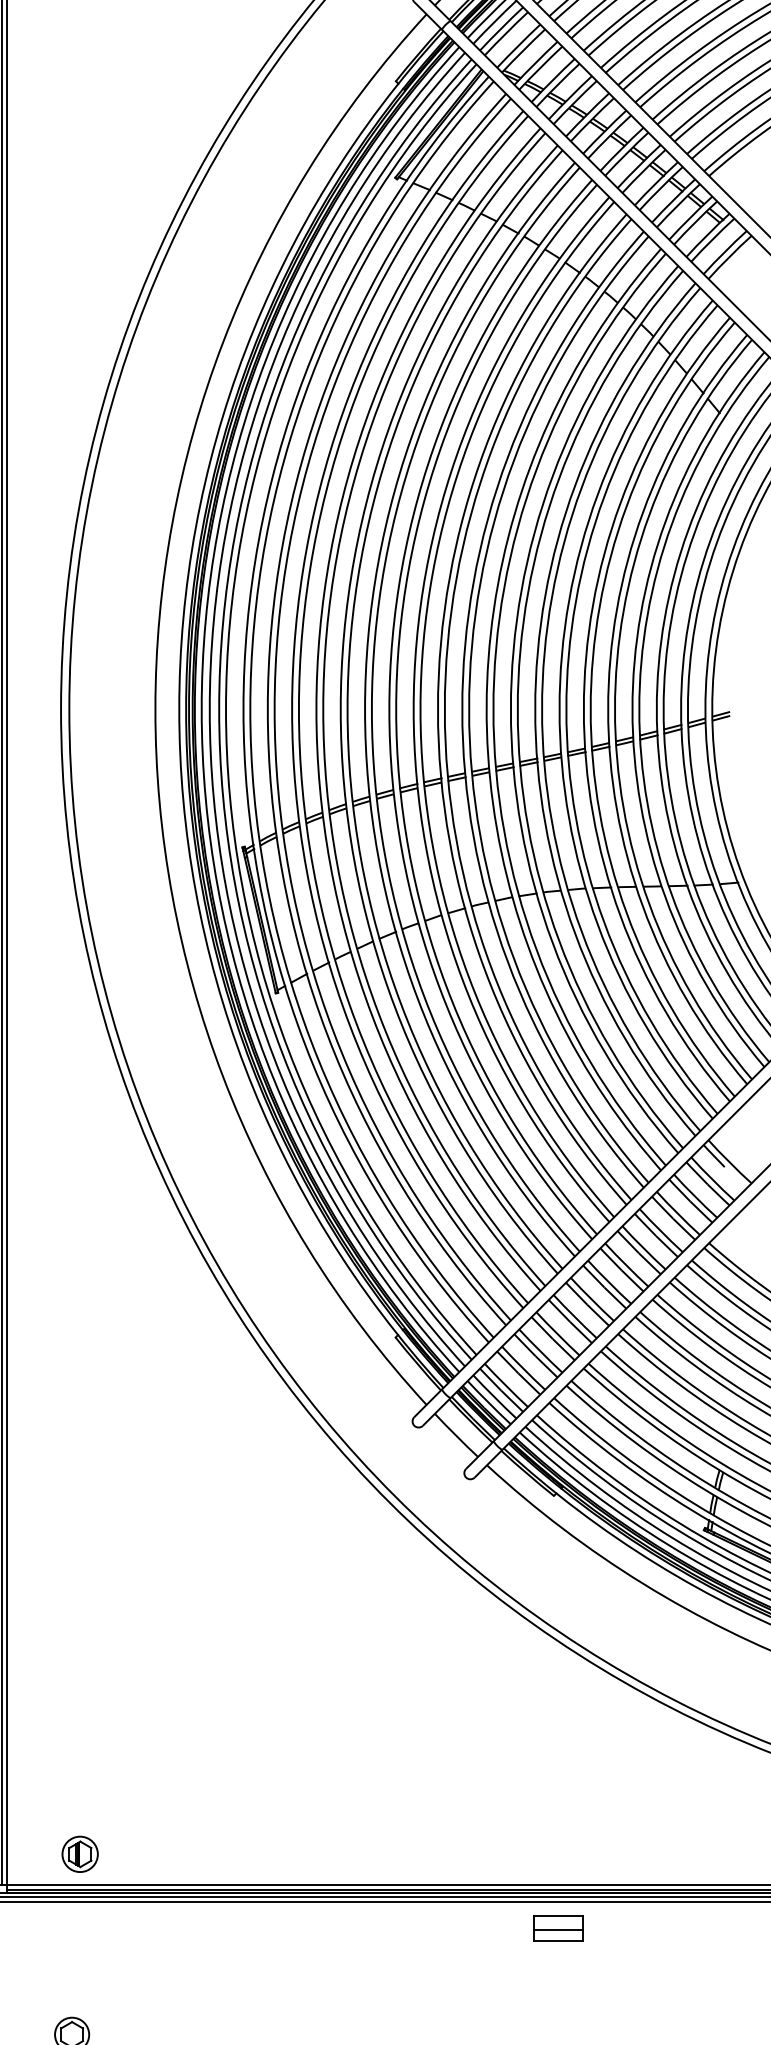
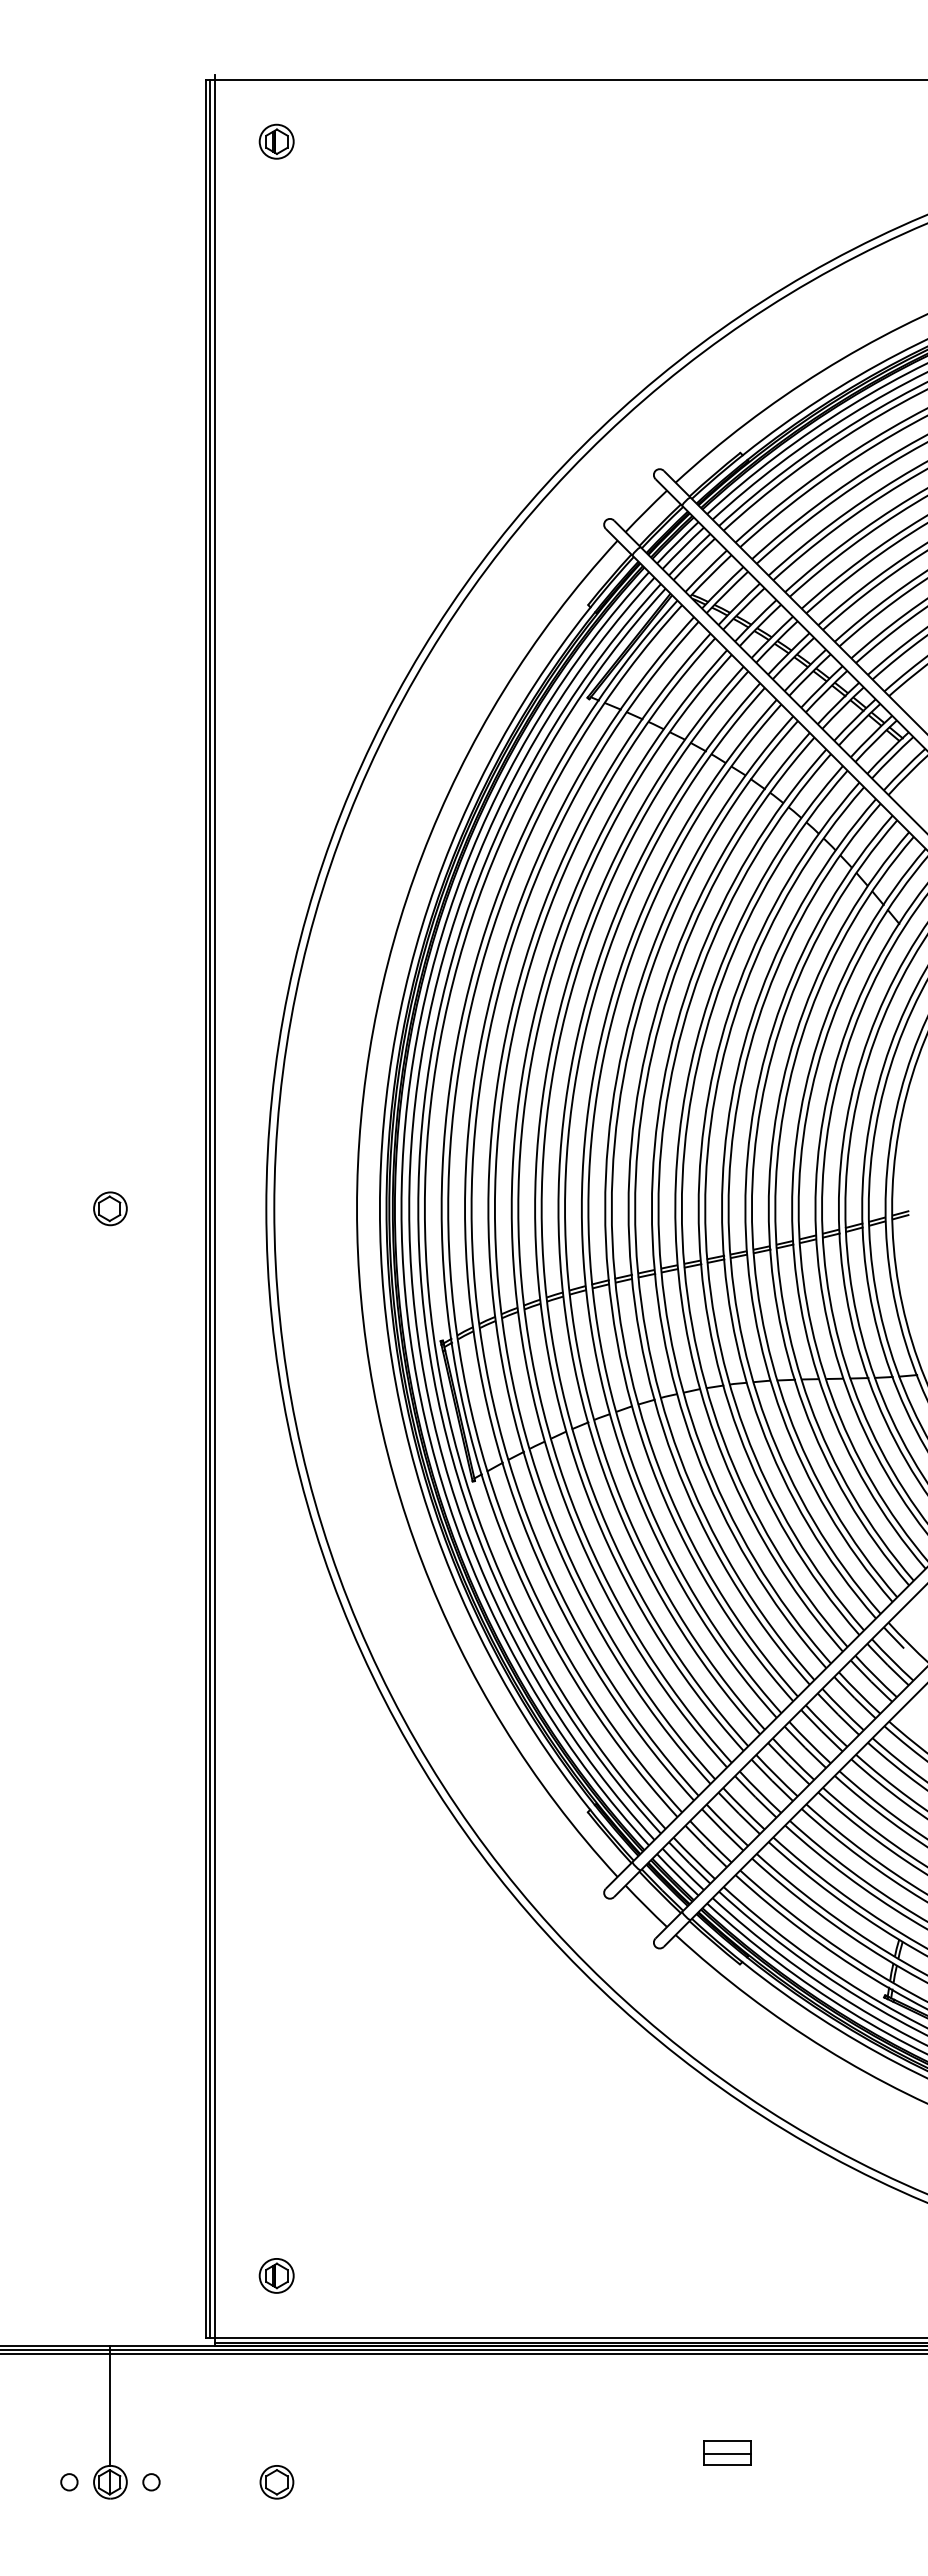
part: (79, 1853) -> (276, 2275), moved
part: (558, 1927) -> (727, 2452), moved

